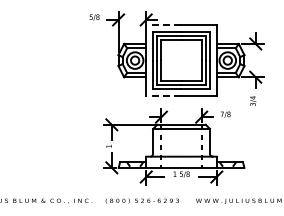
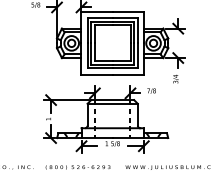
line: (163, 25) -> (96, 12), dashed -> solid
line: (163, 95) -> (96, 74), dashed -> solid

